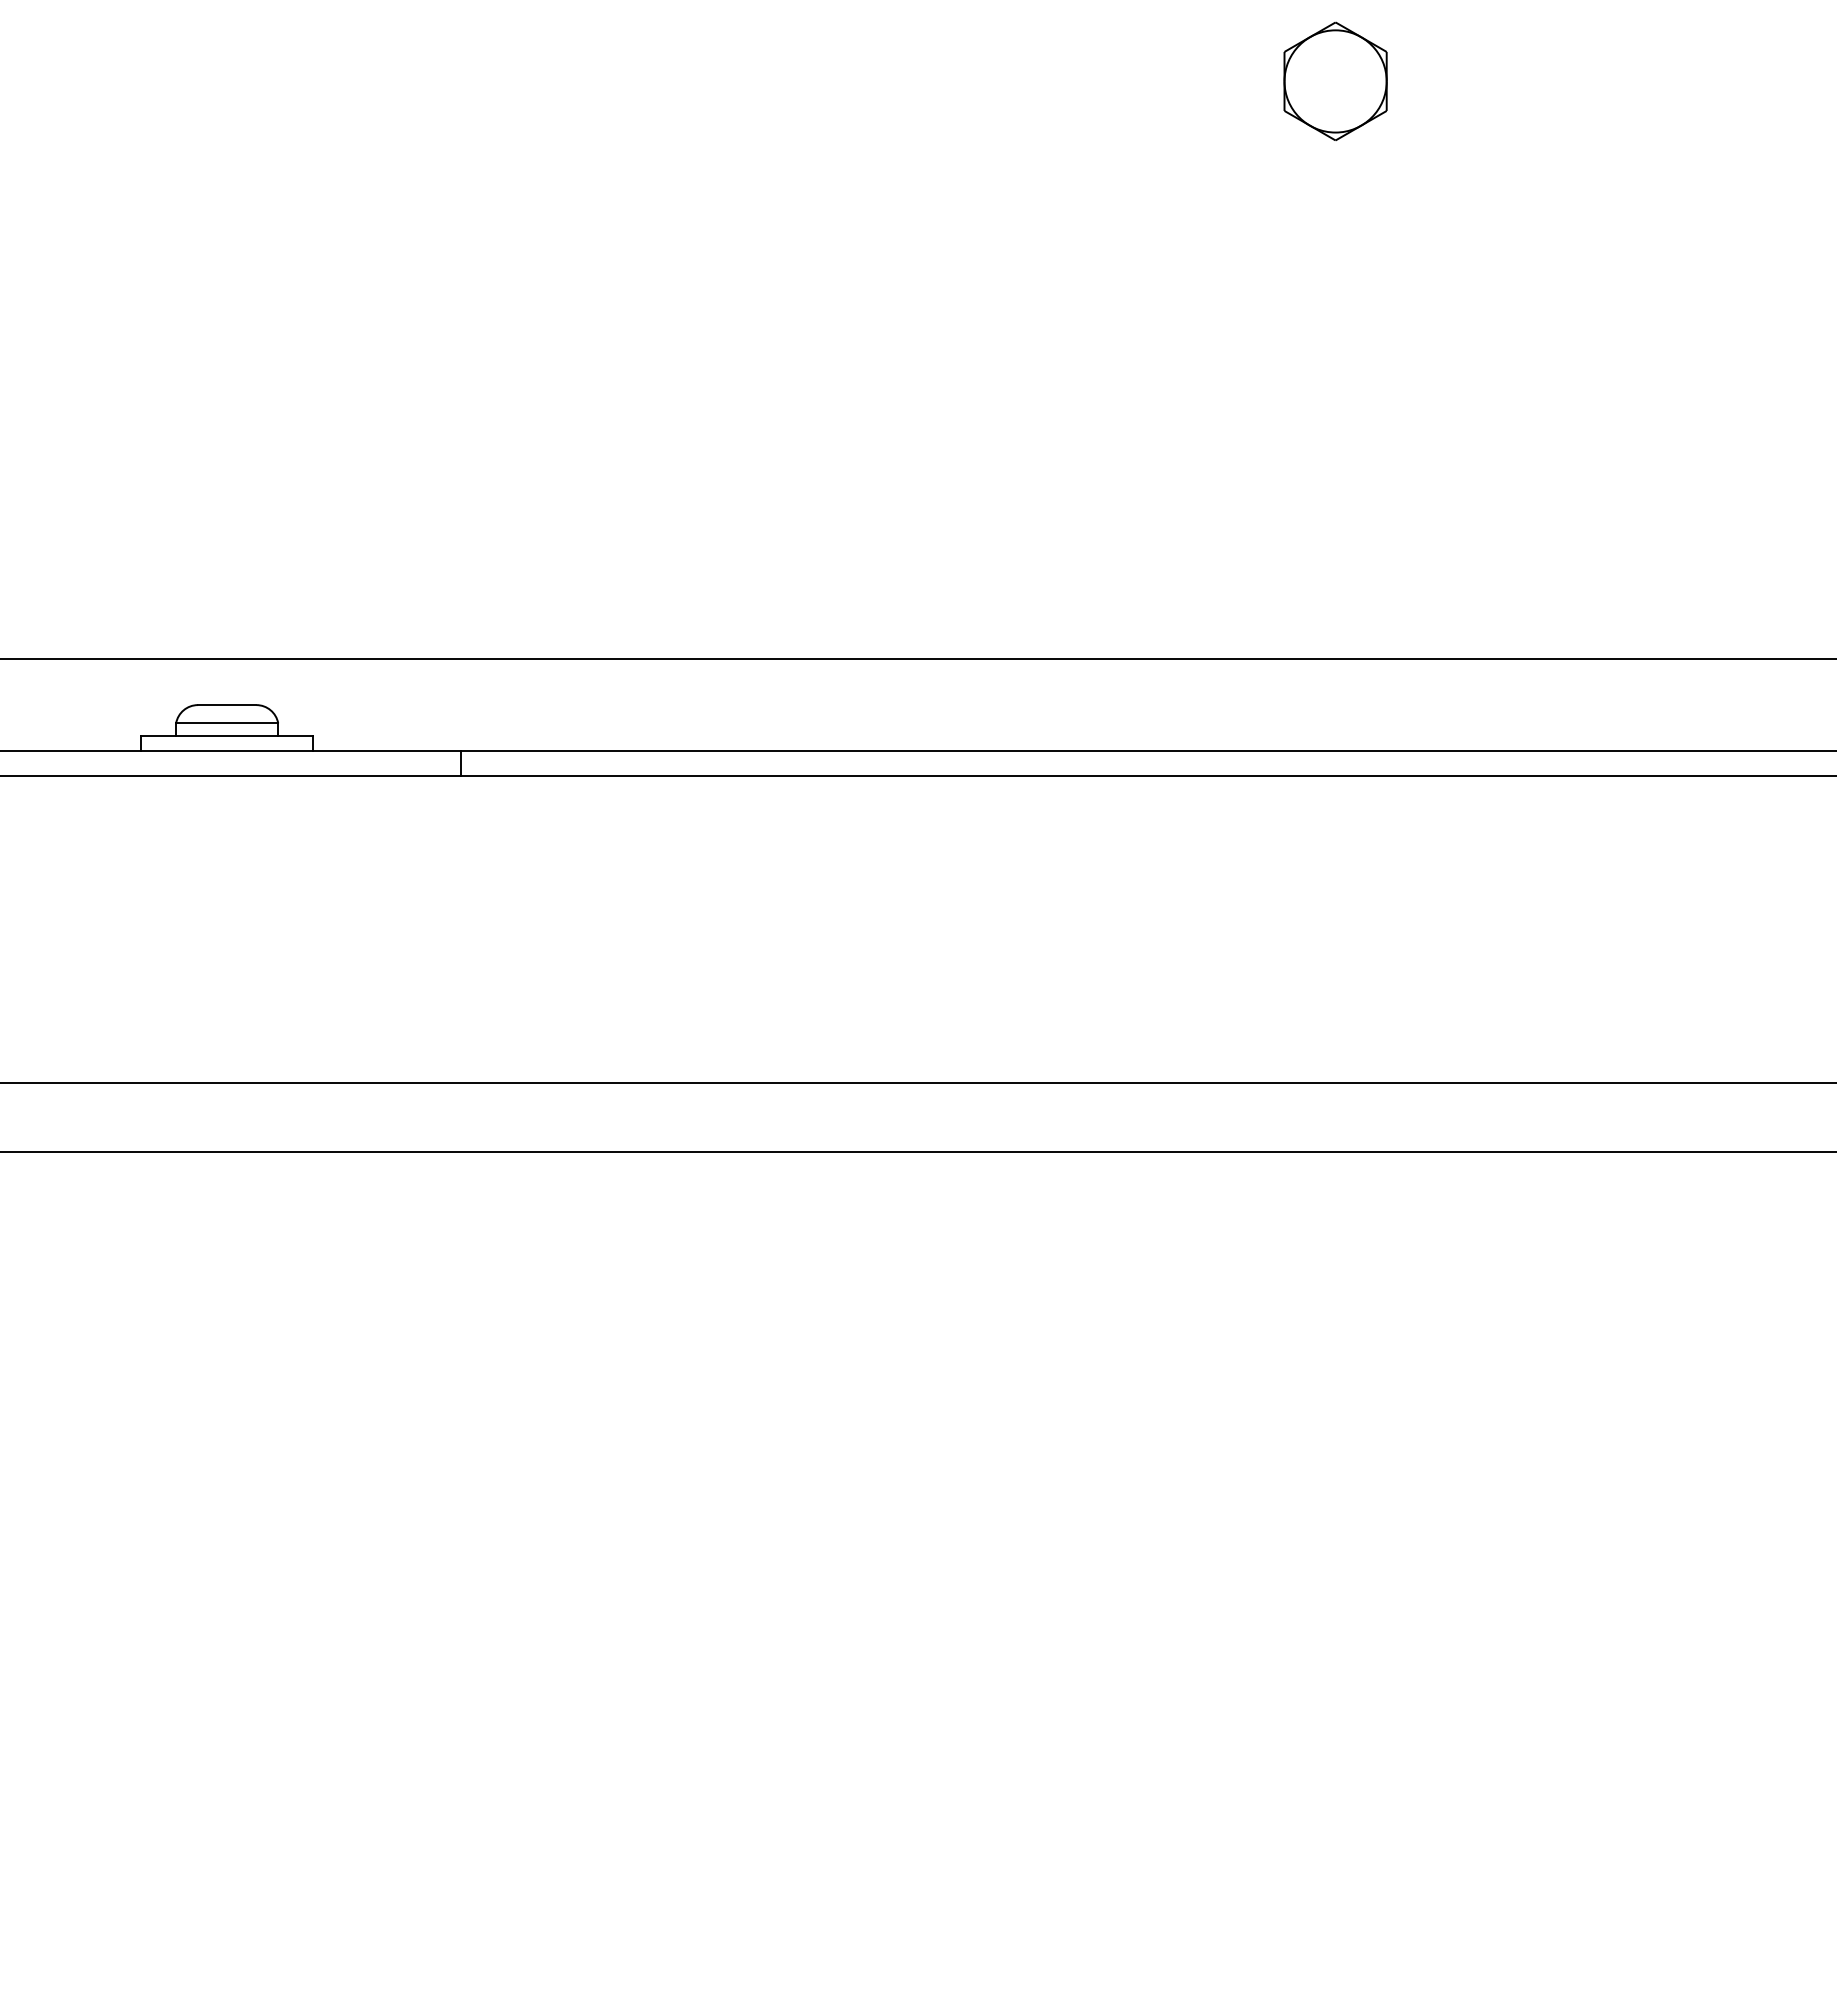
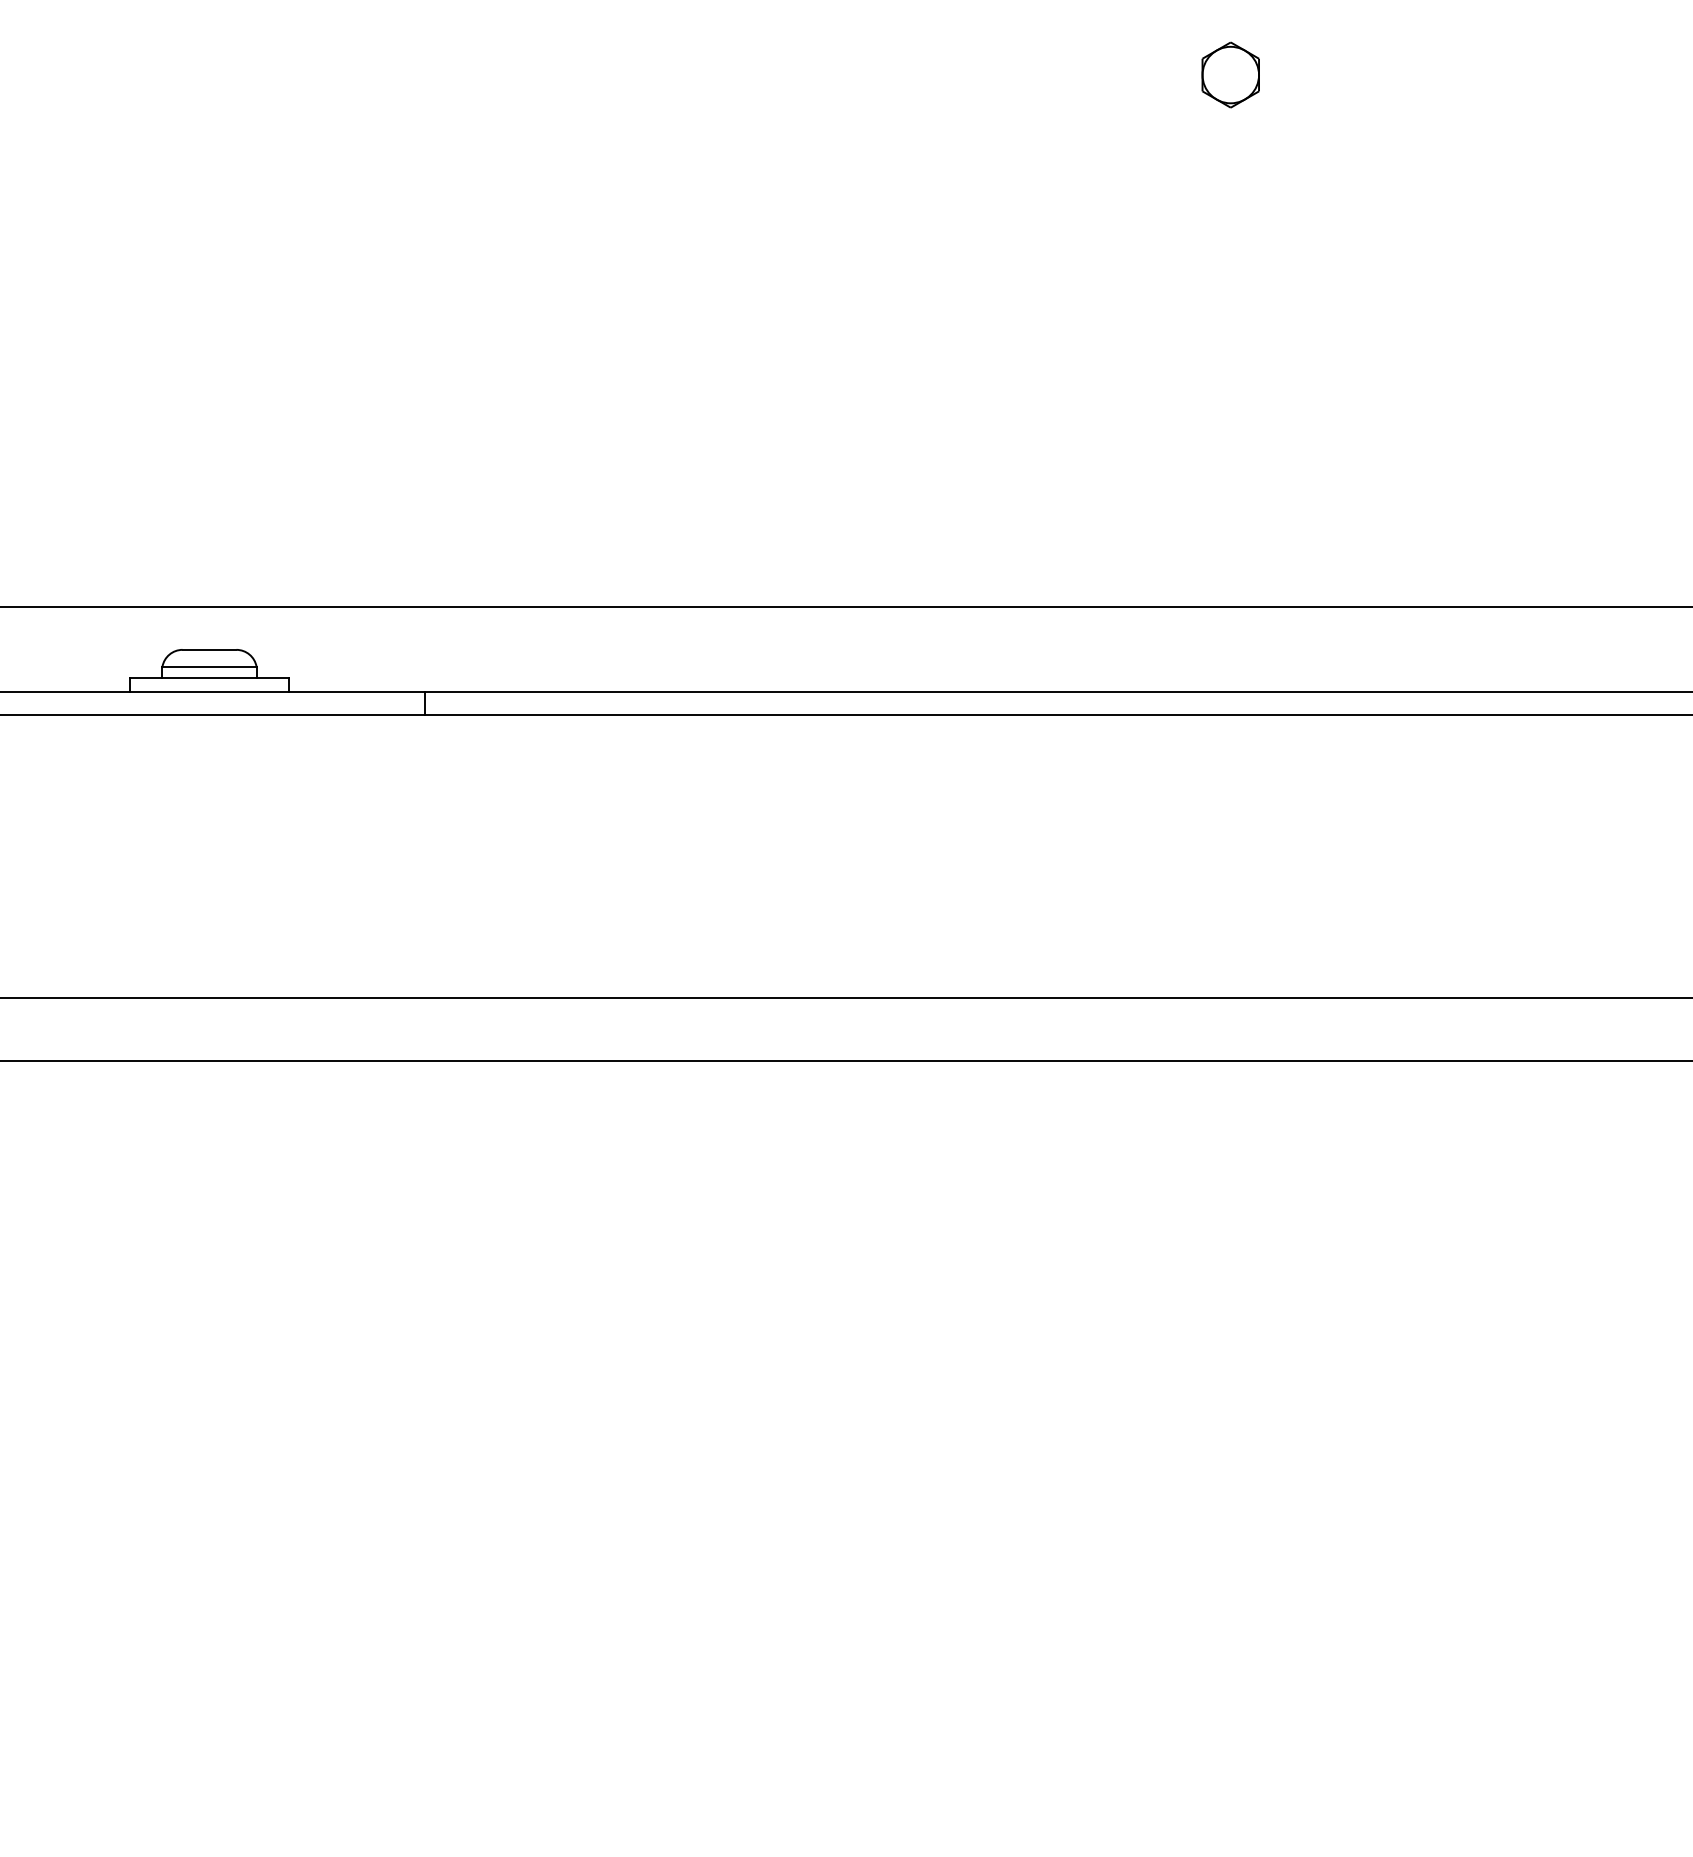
part: (1335, 80) -> (1230, 74), size x0.6

